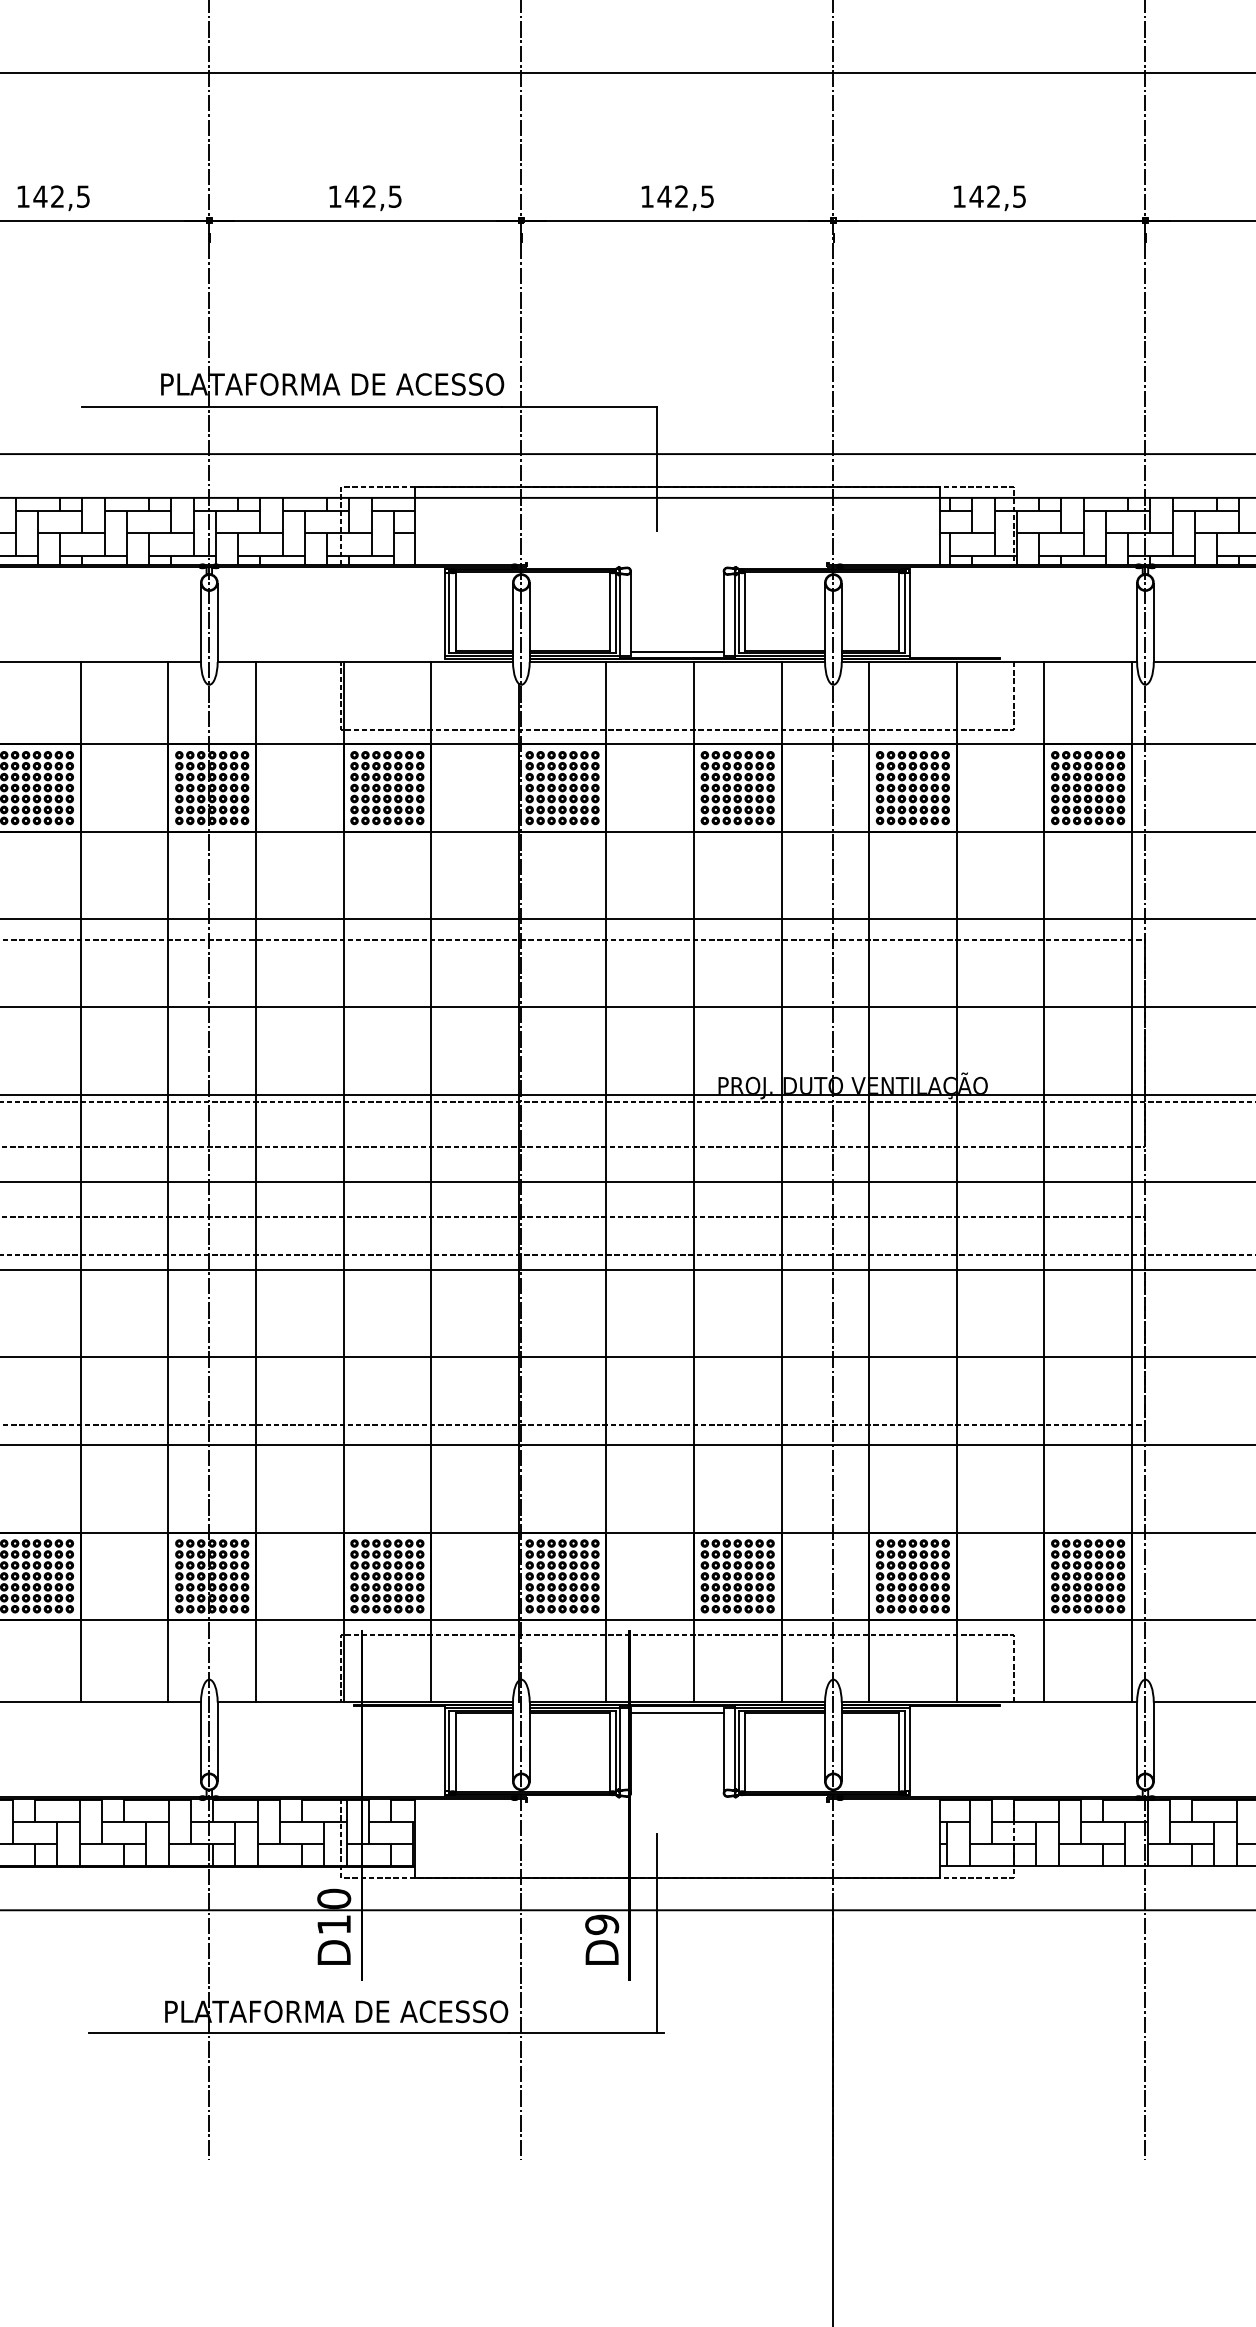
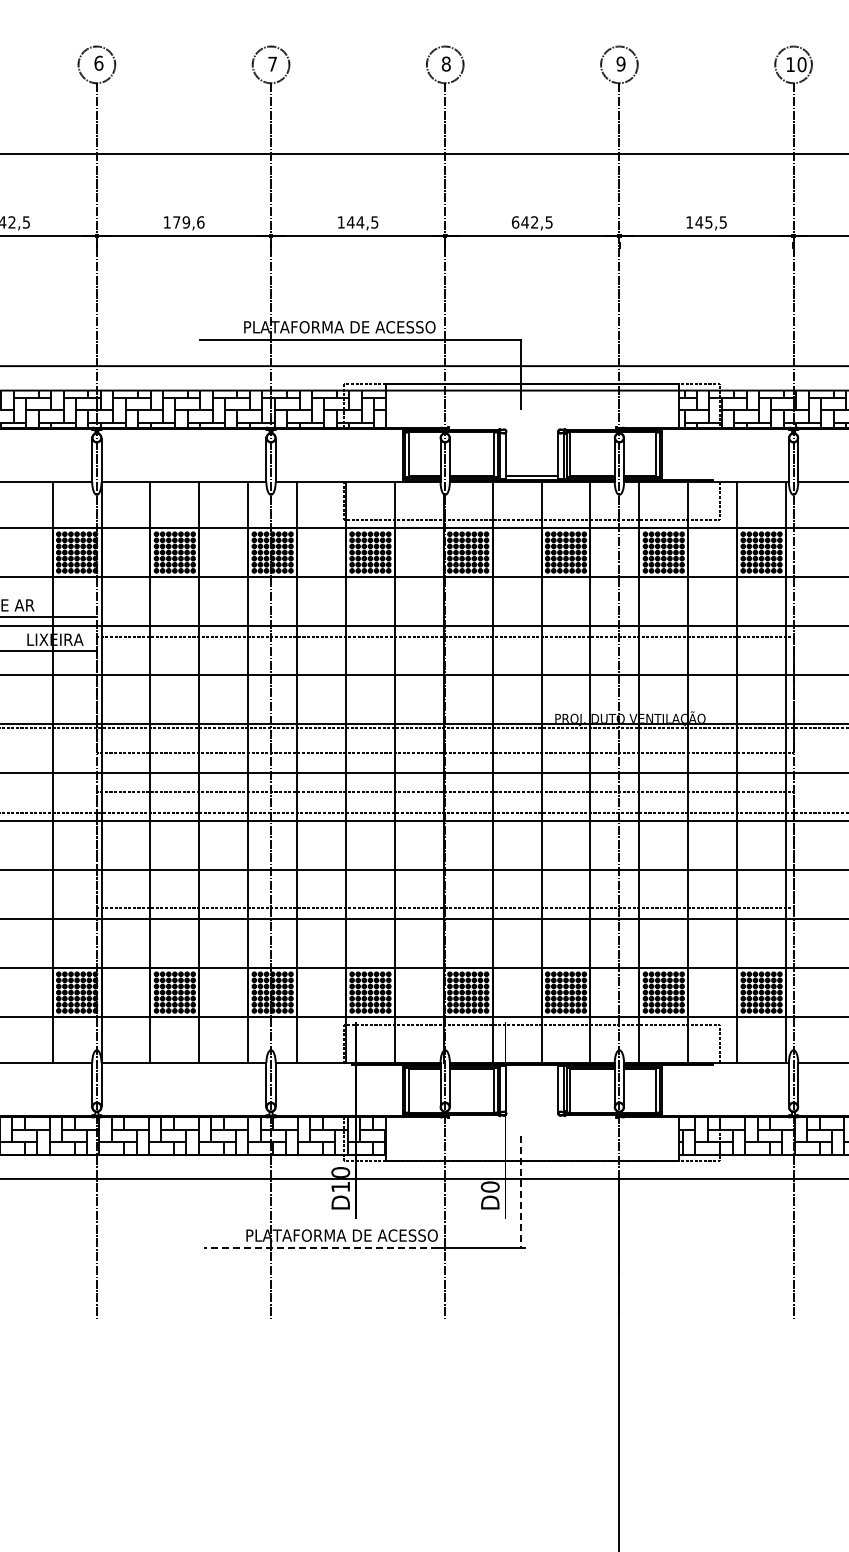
text: (61, 196) -> (188, 222), 142,5 -> 179,6
text: (369, 196) -> (360, 222), 142,5 -> 144,5
text: (647, 196) -> (515, 222), 142,5 -> 642,5
text: (993, 196) -> (708, 222), 142,5 -> 145,5
line: (677, 1712) -> (532, 1068), removed
text: (602, 1923) -> (490, 1186), D9 -> D0
line: (657, 1932) -> (521, 1191), solid -> dashed
line: (297, 2033) -> (320, 1247), solid -> dashed

